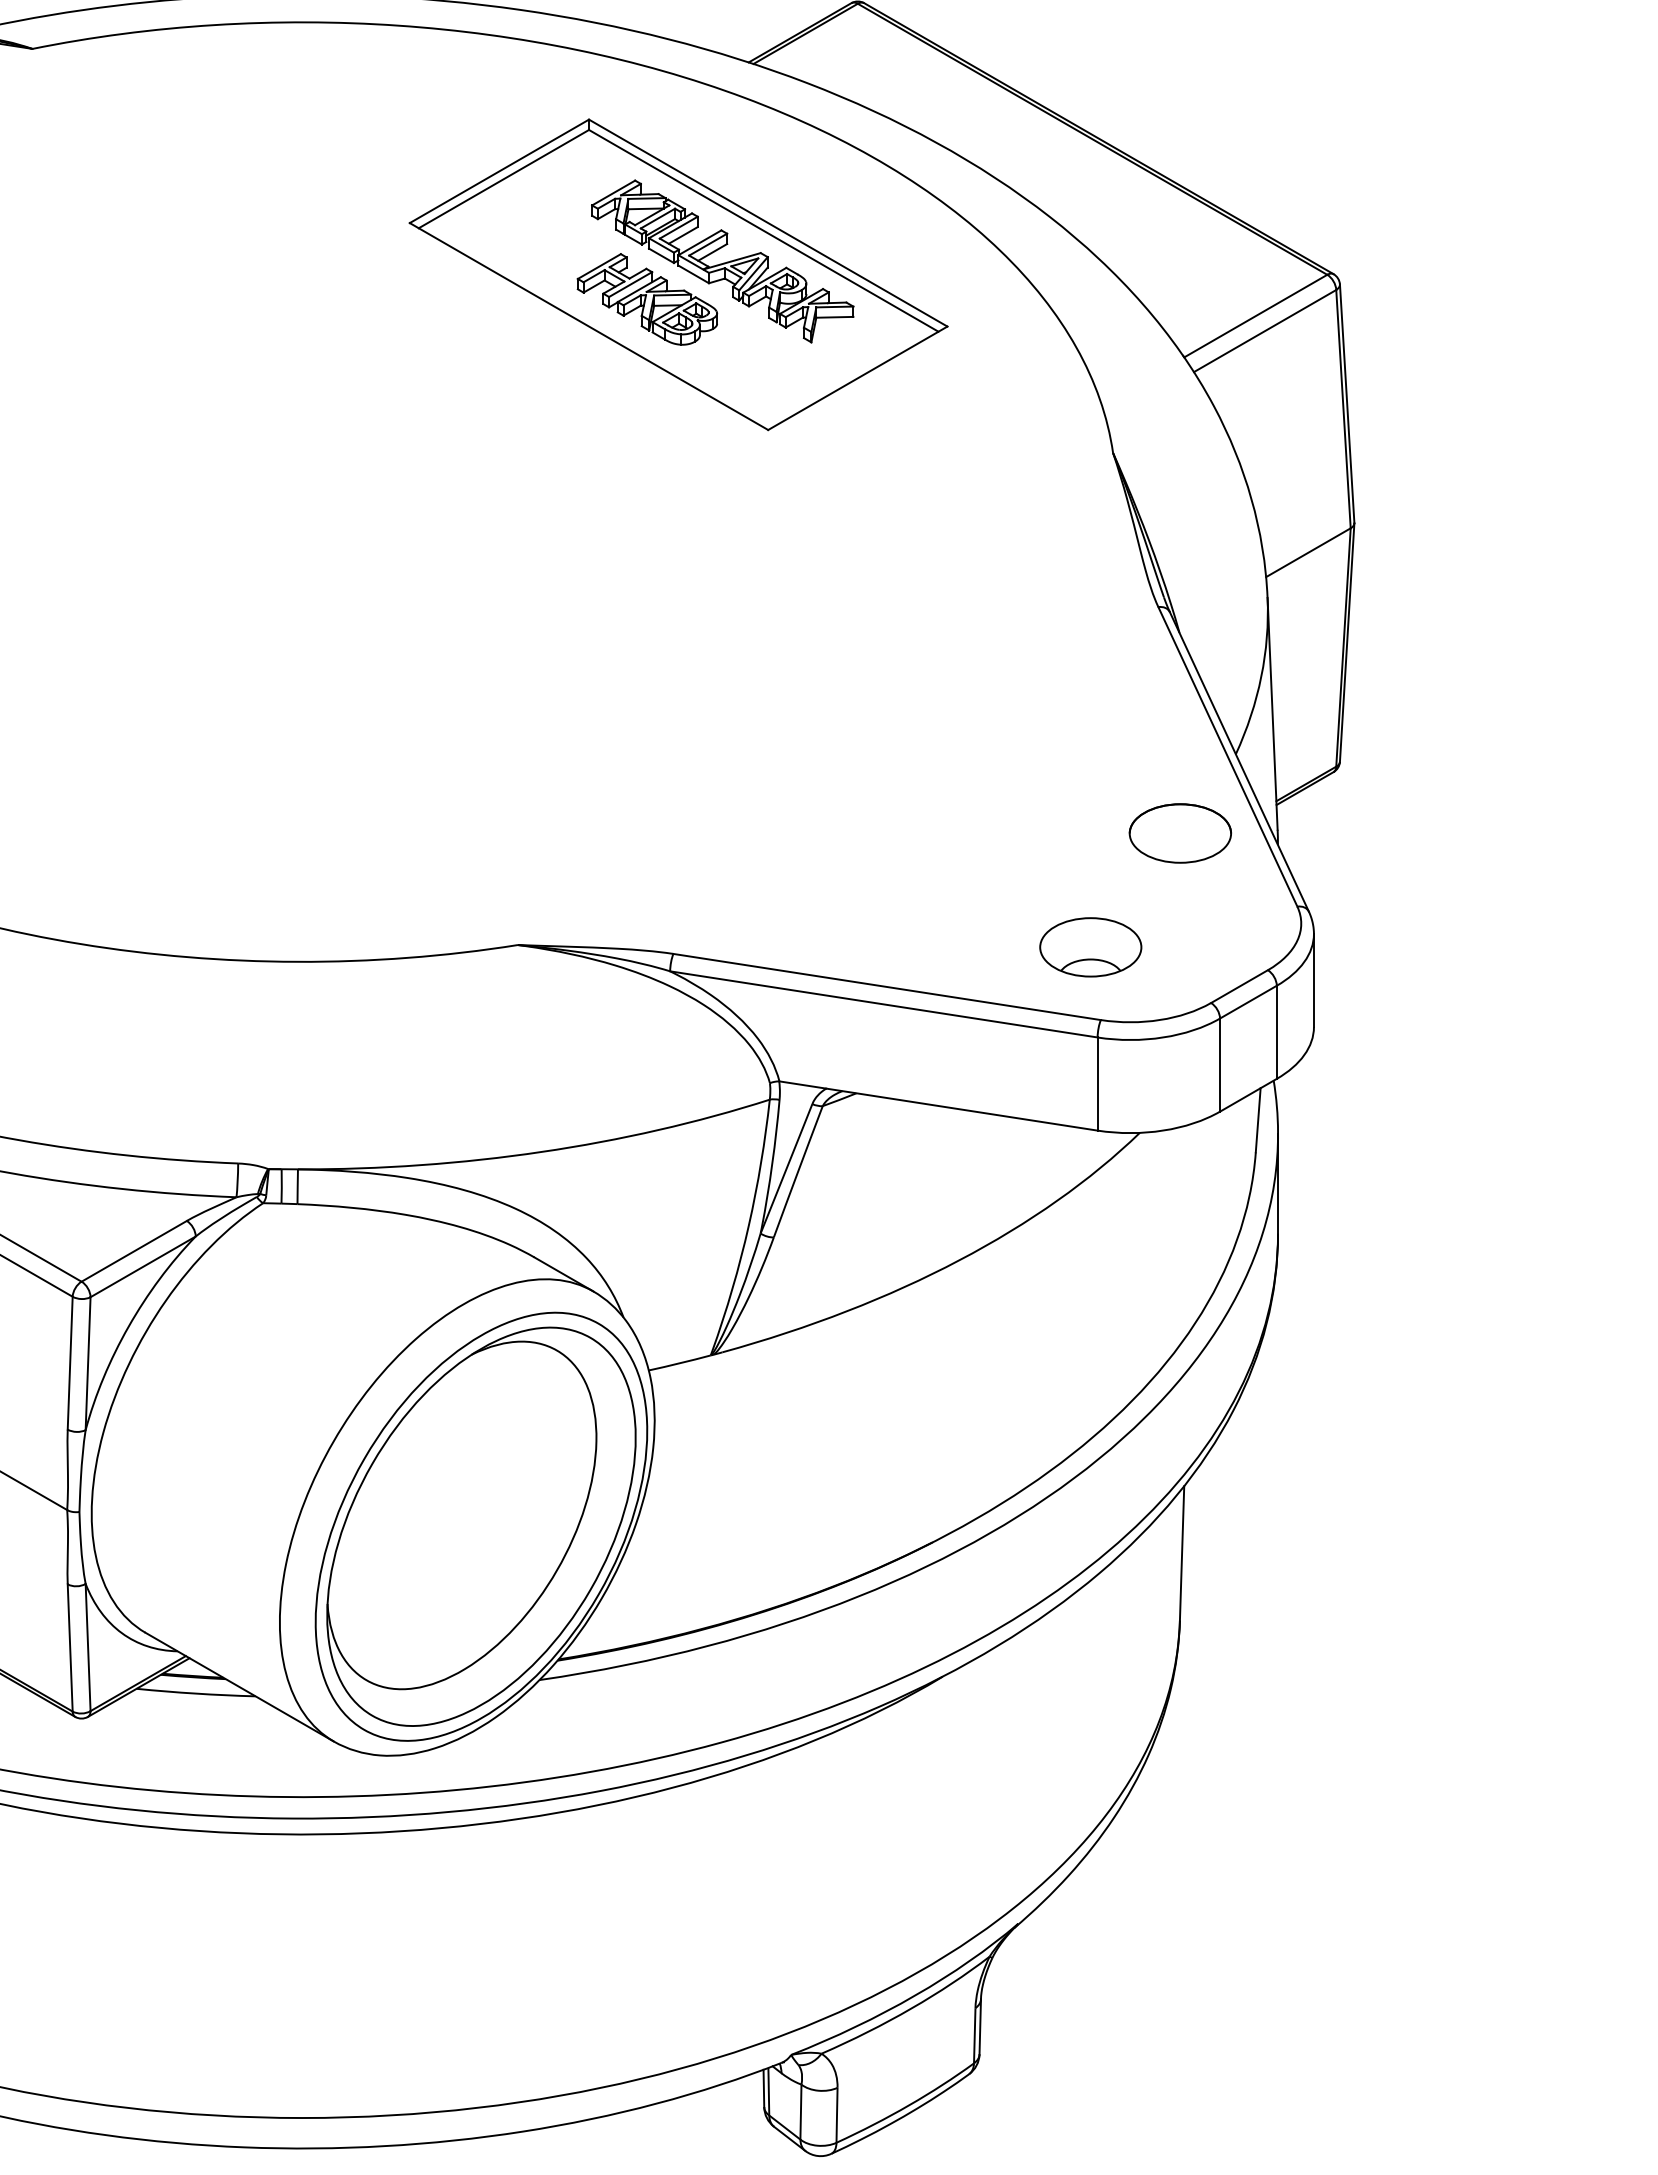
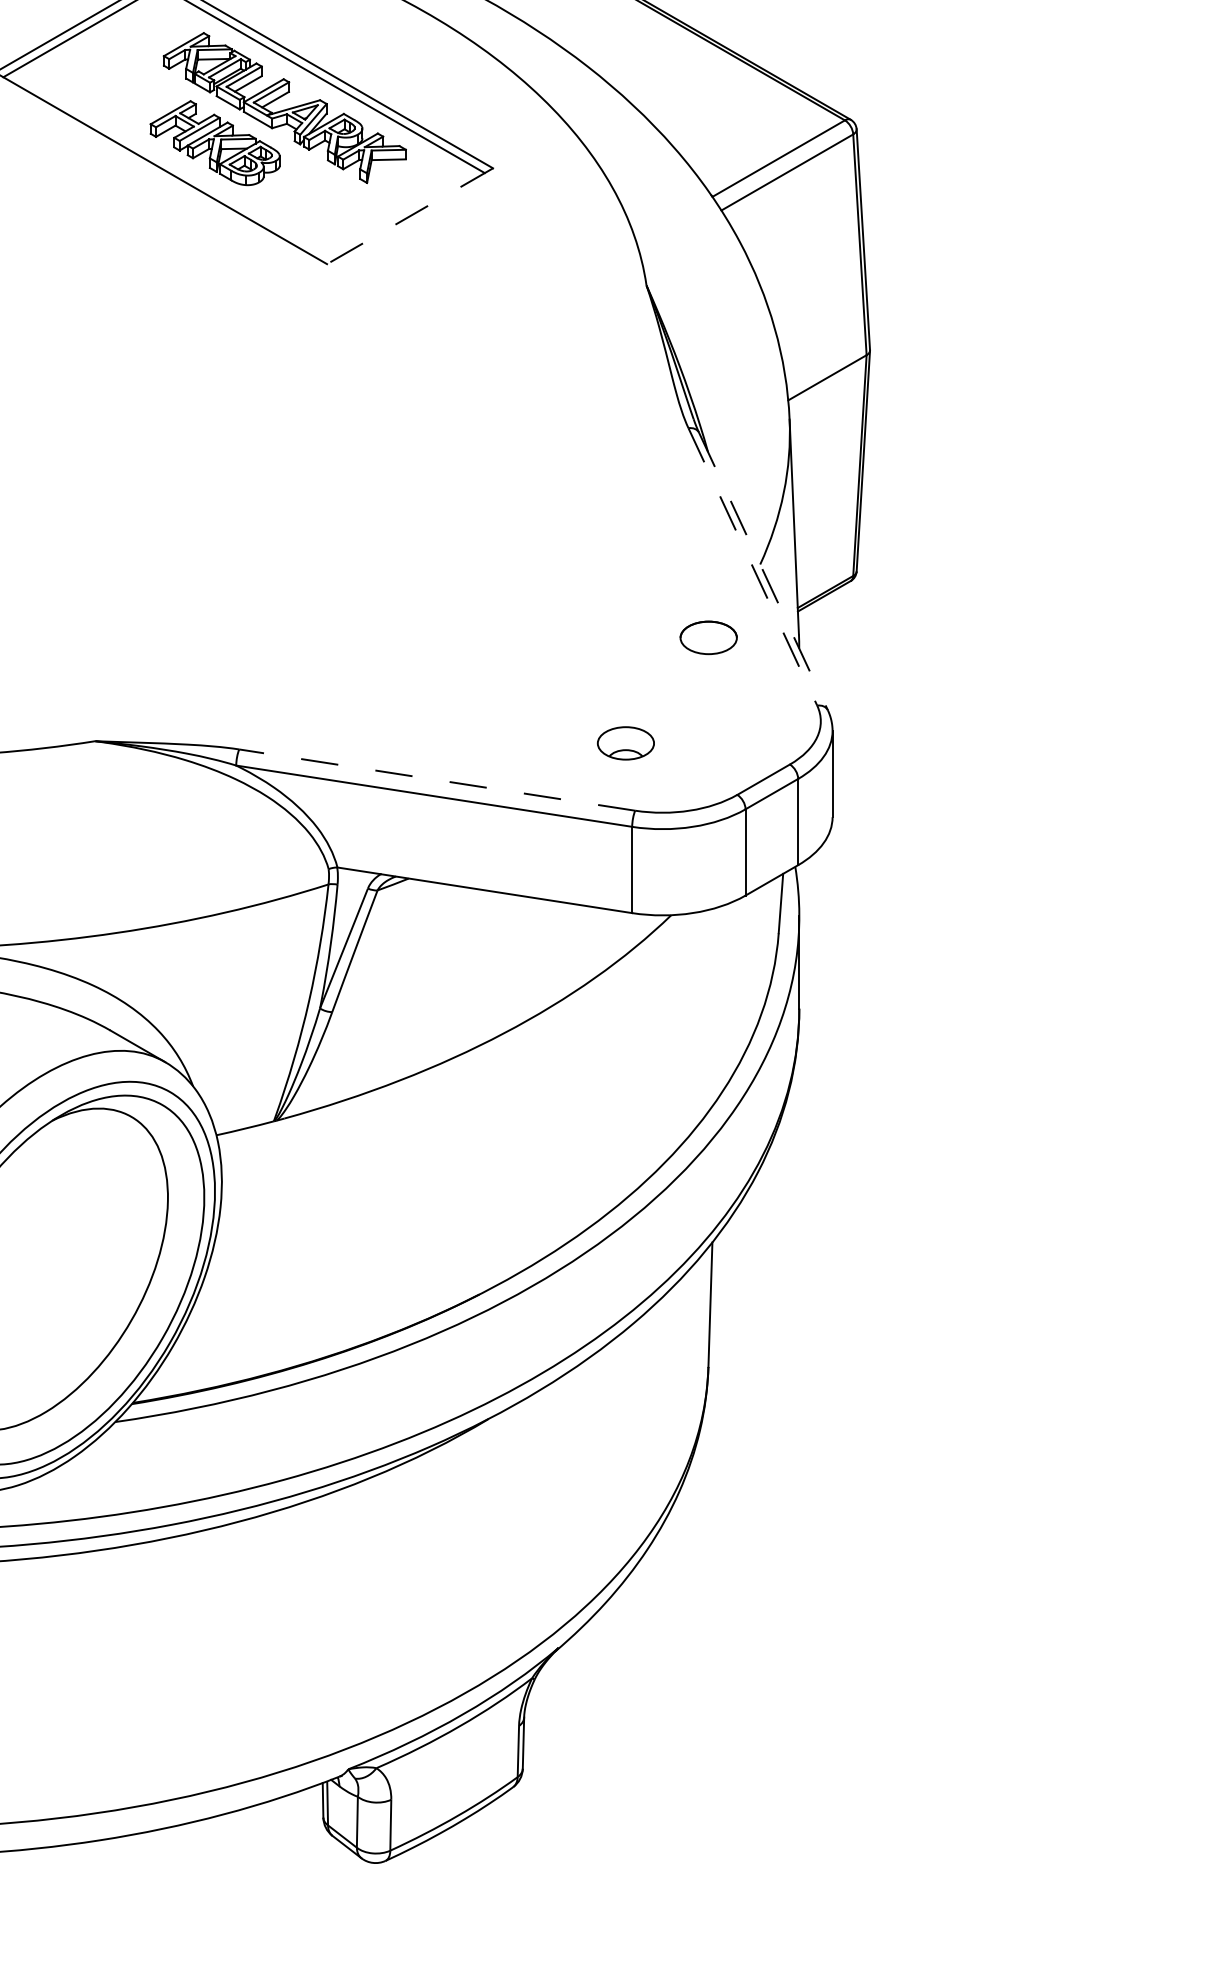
line: (857, 378) -> (409, 216), solid -> dashed
line: (1228, 757) -> (753, 567), solid -> dashed
line: (1239, 762) -> (763, 572), solid -> dashed
part: (1179, 833) -> (708, 637), size x0.6
part: (1090, 947) -> (625, 743), size x0.6
line: (886, 986) -> (436, 779), solid -> dashed

